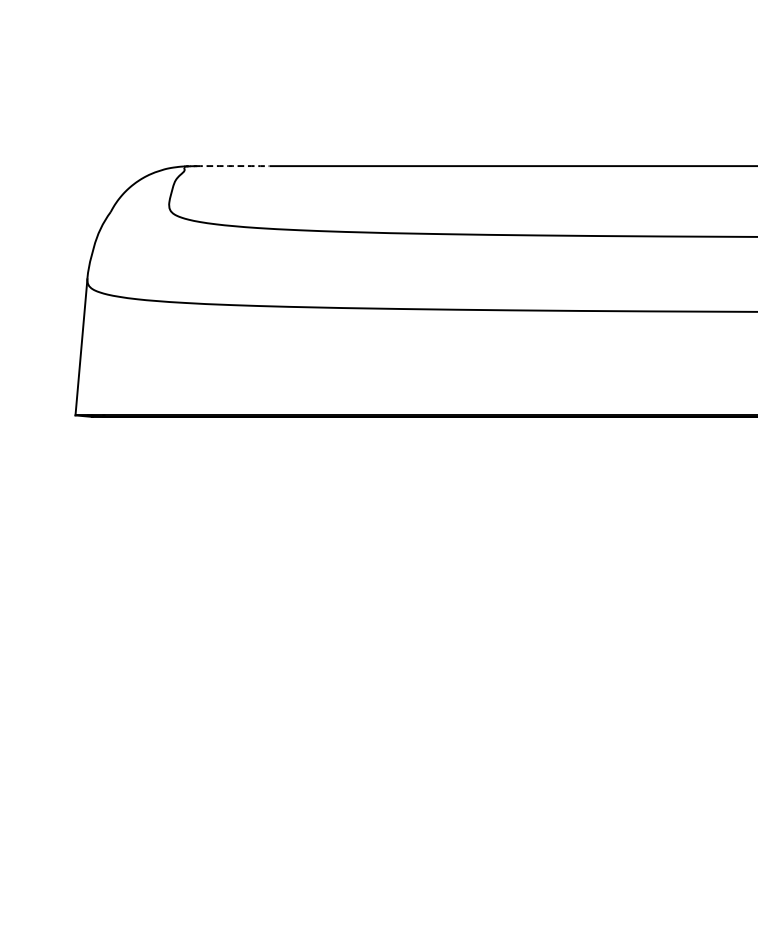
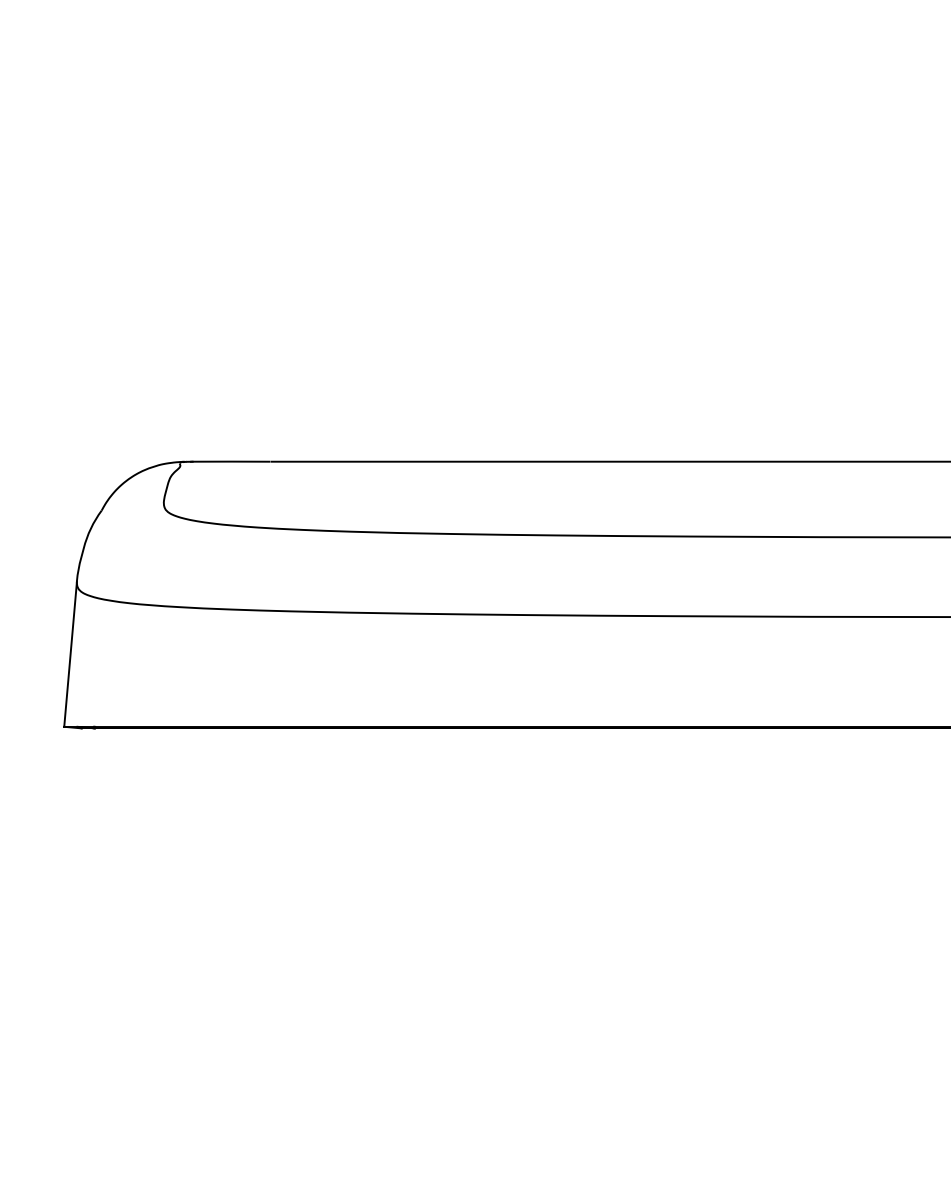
arc: (232, 165) -> (231, 461), dashed -> solid

